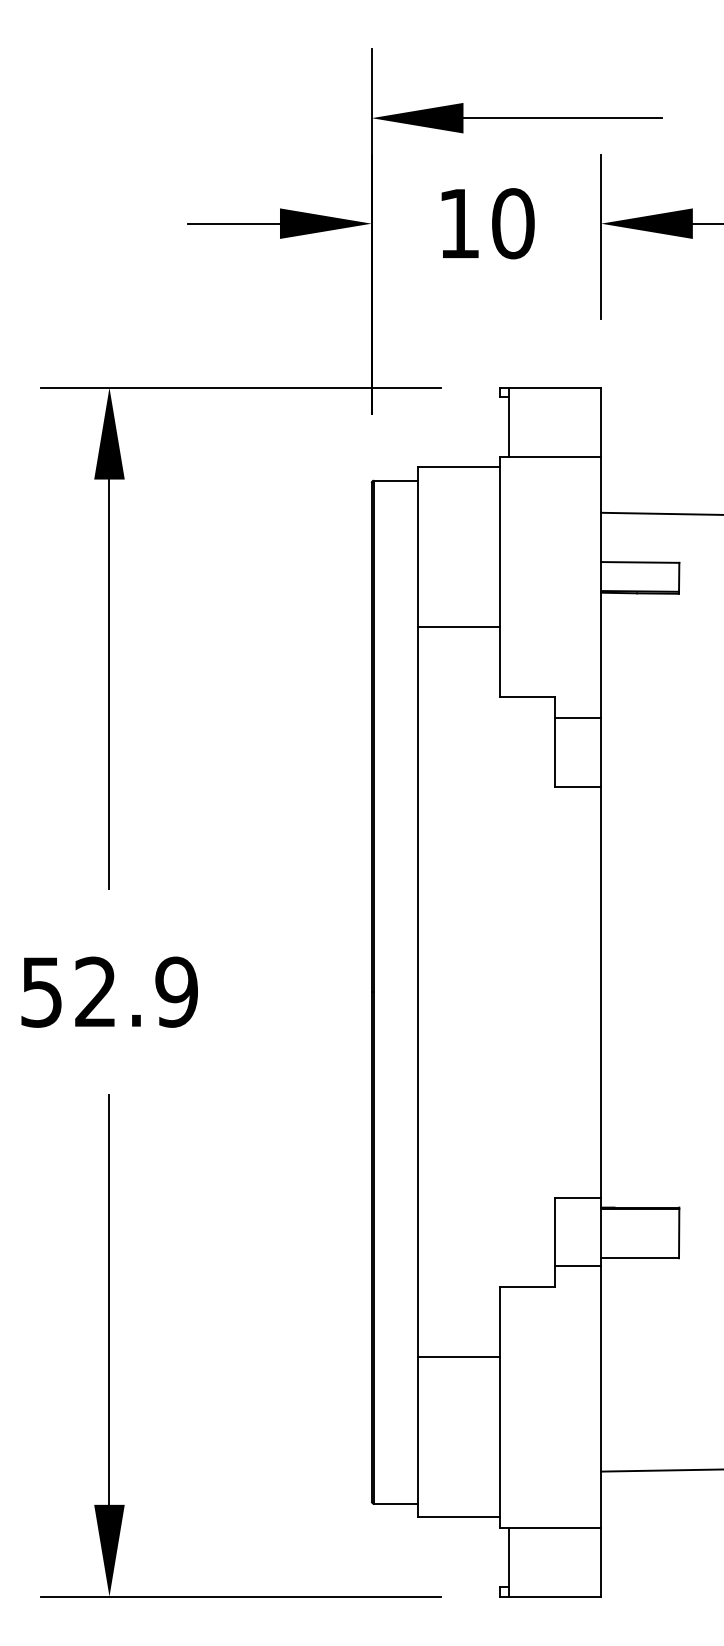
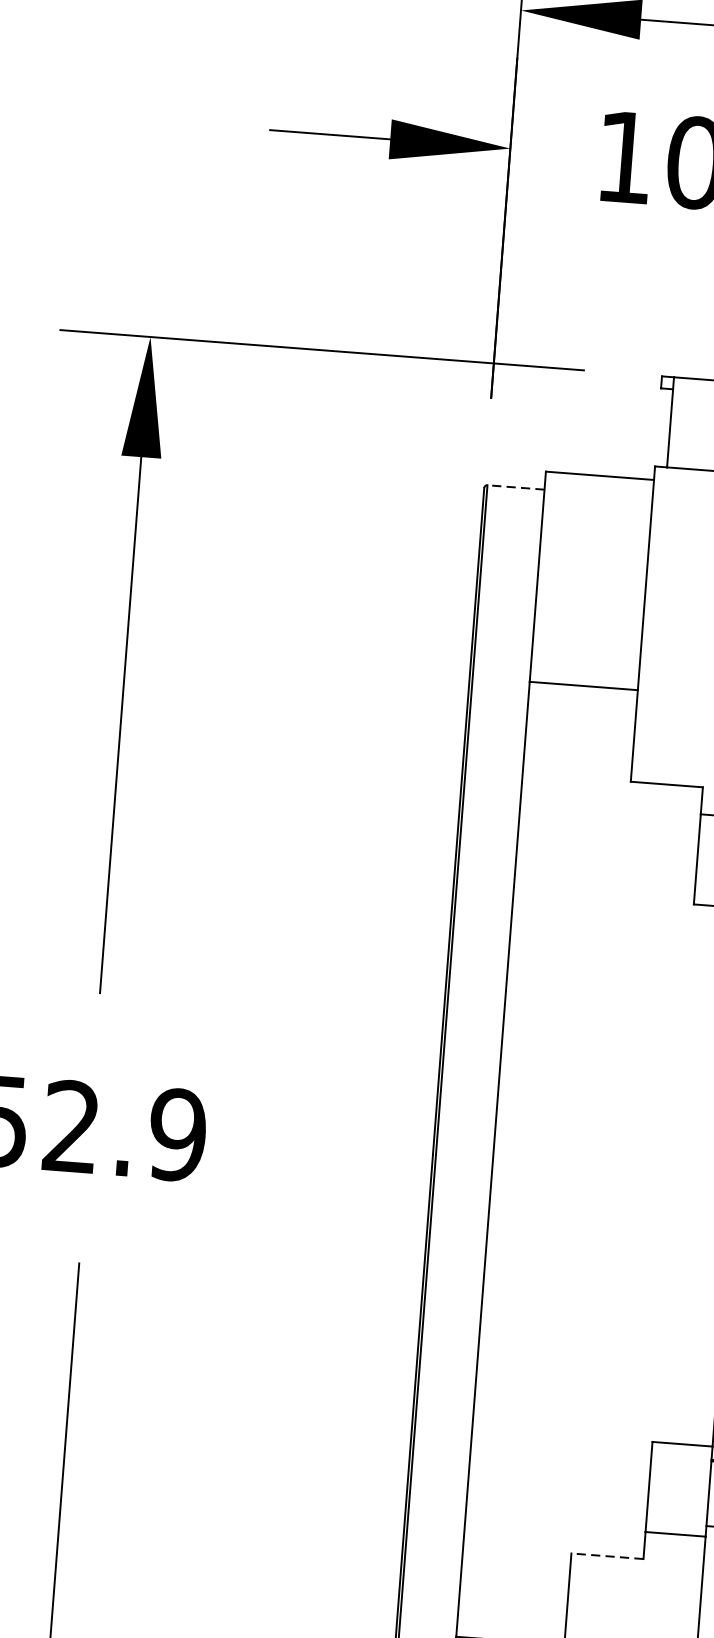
line: (395, 480) -> (515, 487), solid -> dashed
line: (527, 1286) -> (607, 1555), solid -> dashed

